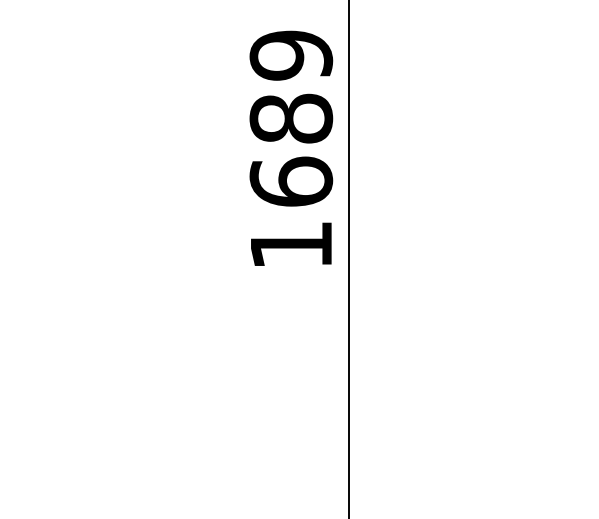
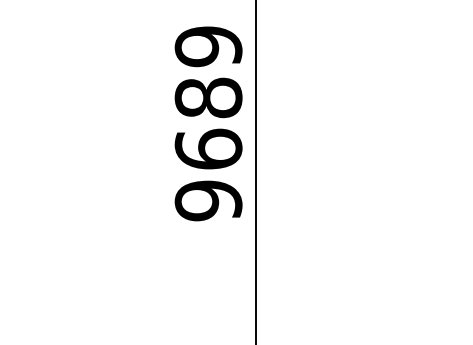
text: (291, 245) -> (208, 200), 1689 -> 9689

